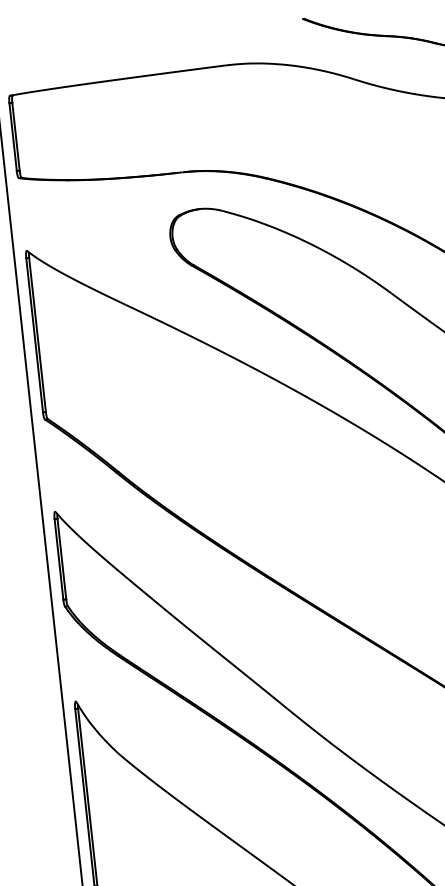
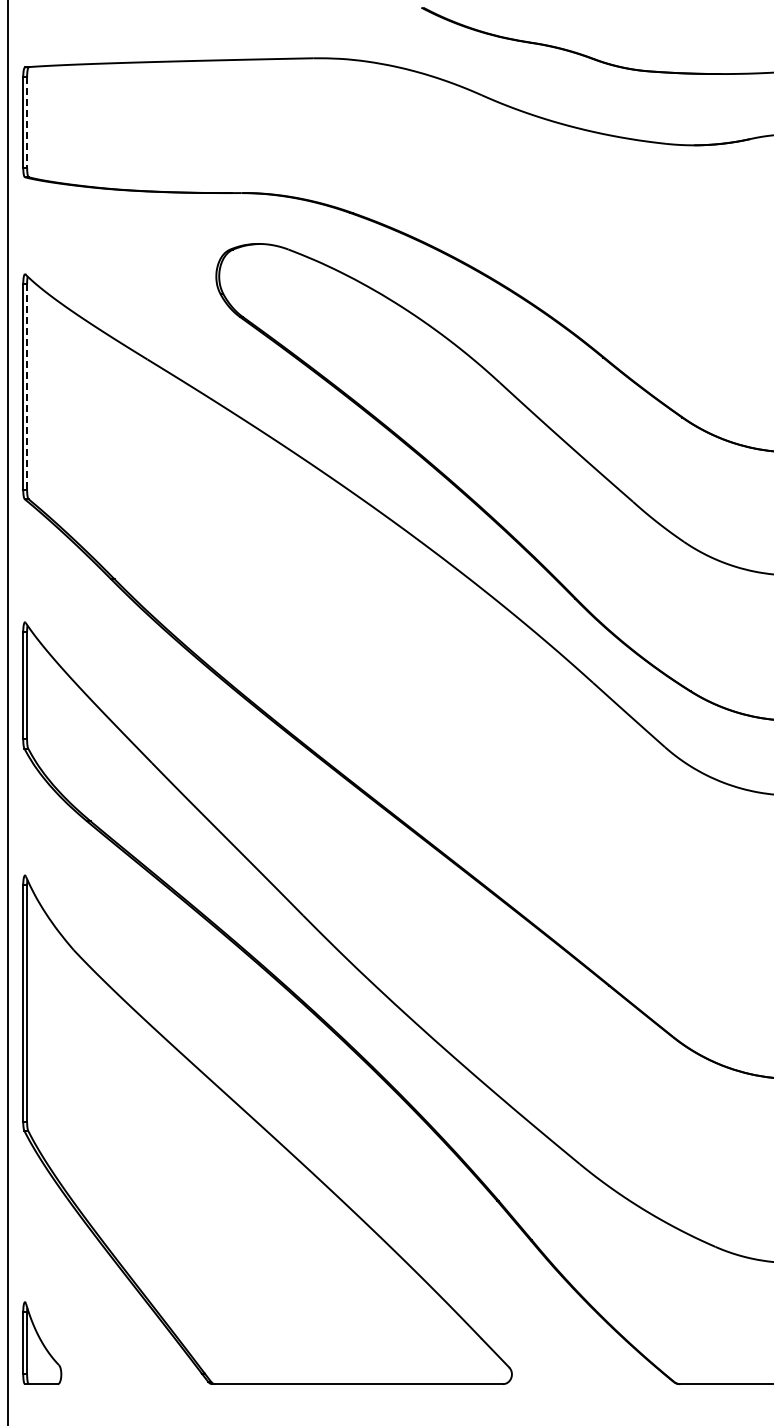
line: (16, 136) -> (27, 122), solid -> dashed
line: (37, 334) -> (27, 386), solid -> dashed

